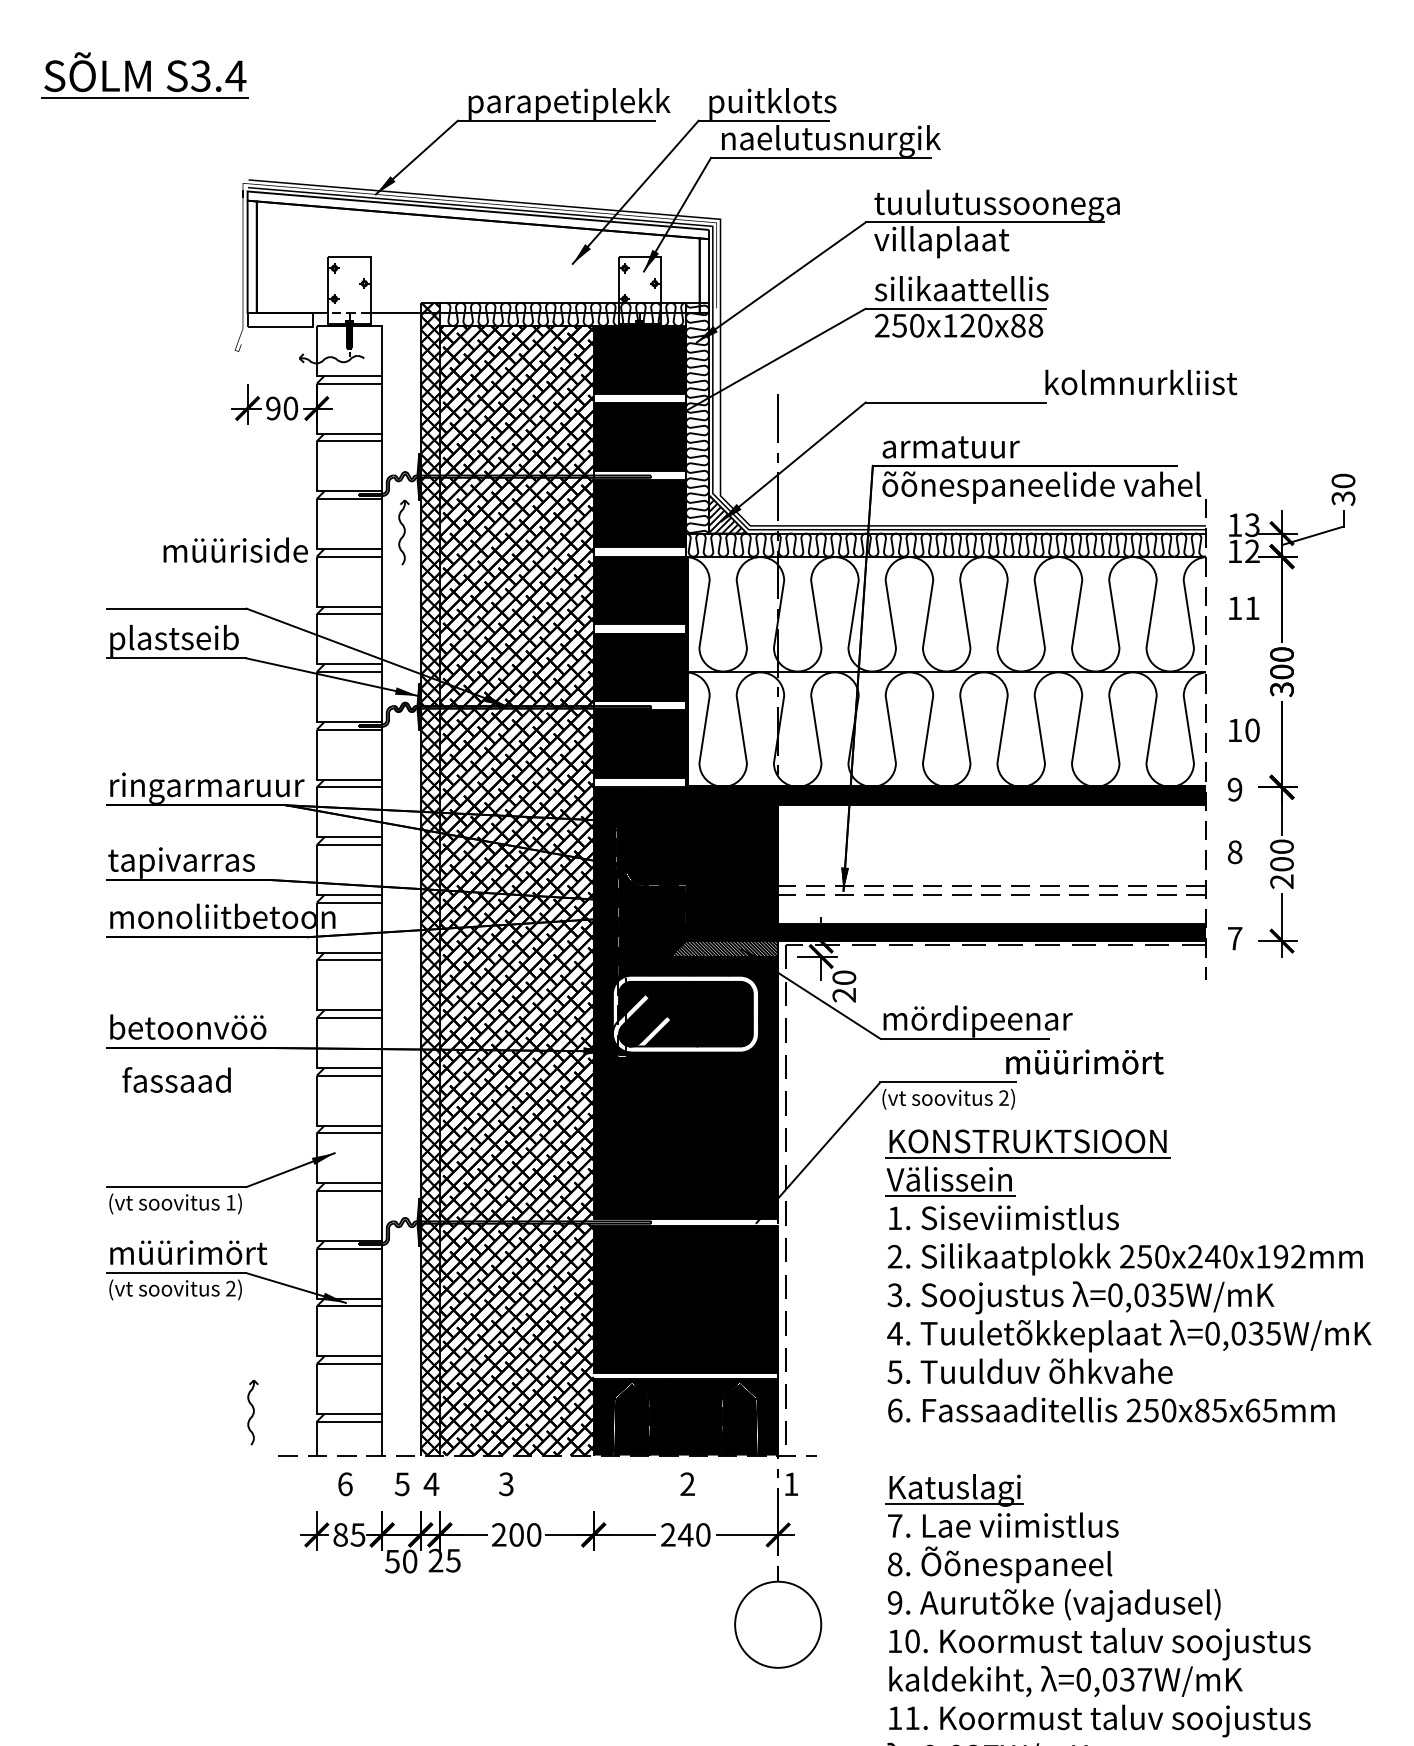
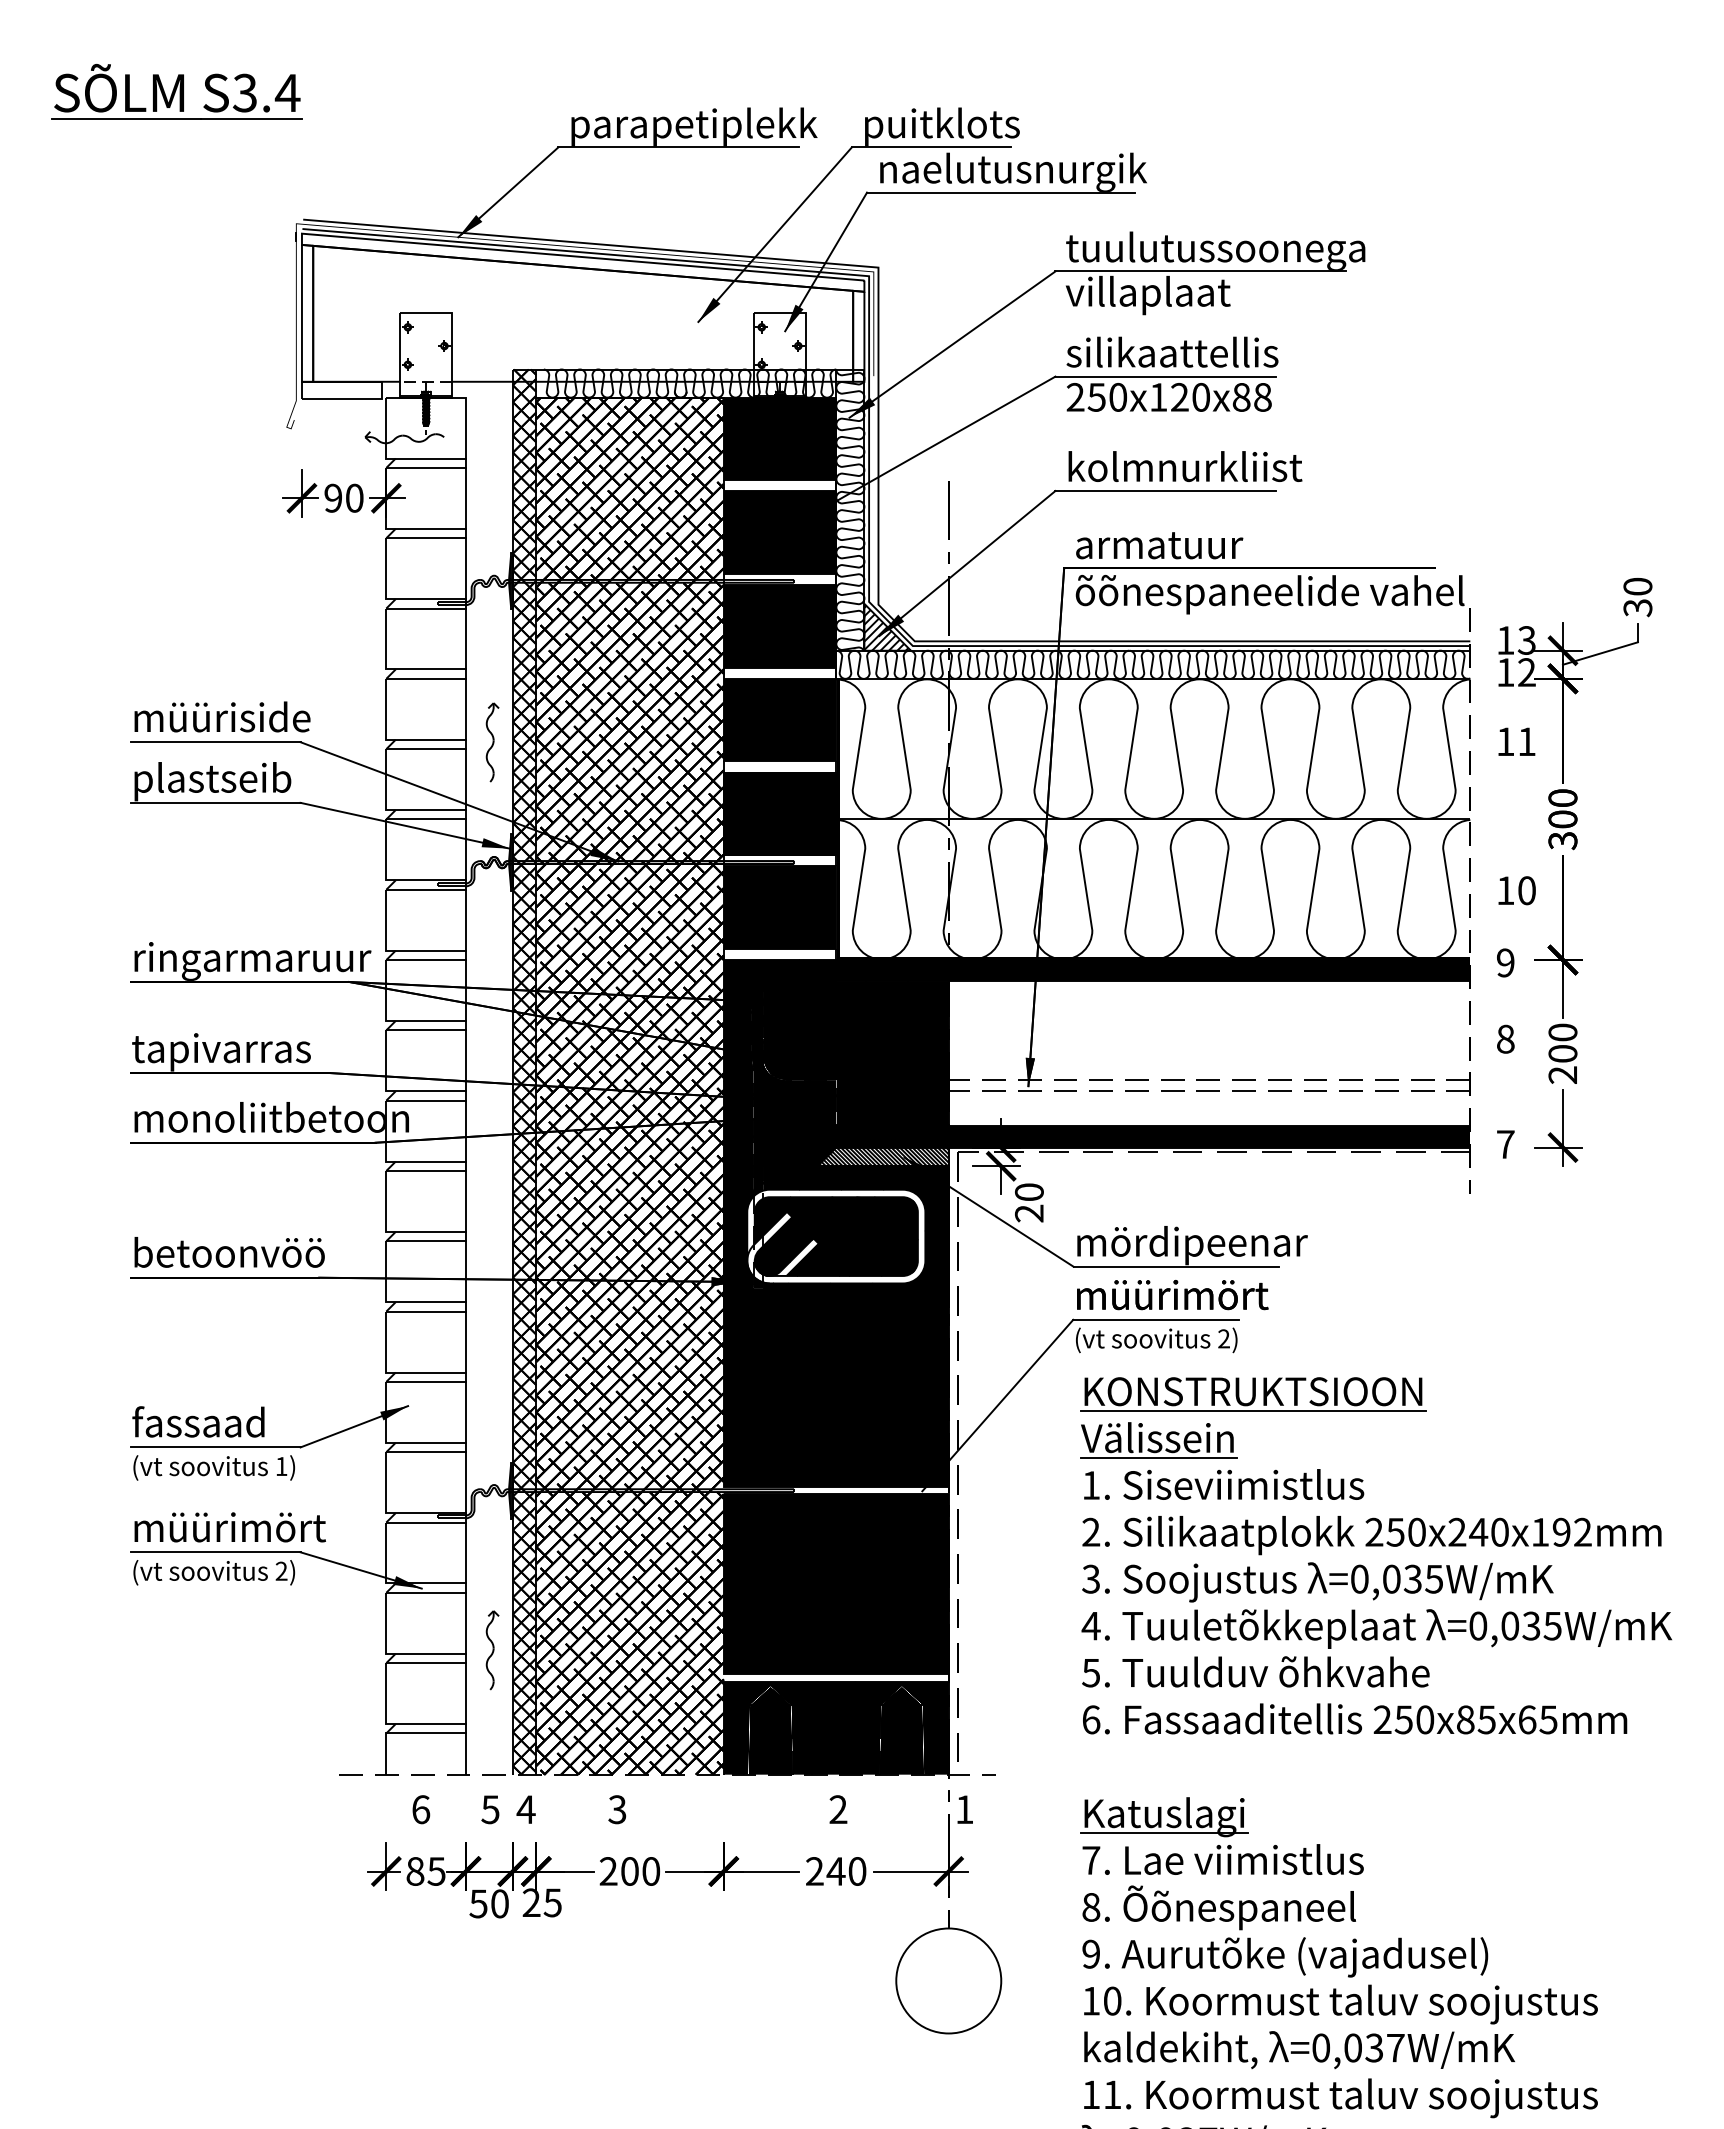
text: (1141, 382) -> (1185, 466), moved
part: (403, 532) -> (492, 742), moved
text: (235, 549) -> (222, 716), moved
text: (1084, 1062) -> (1172, 1295), moved
text: (176, 1079) -> (198, 1421), moved
part: (252, 1412) -> (492, 1650), moved

